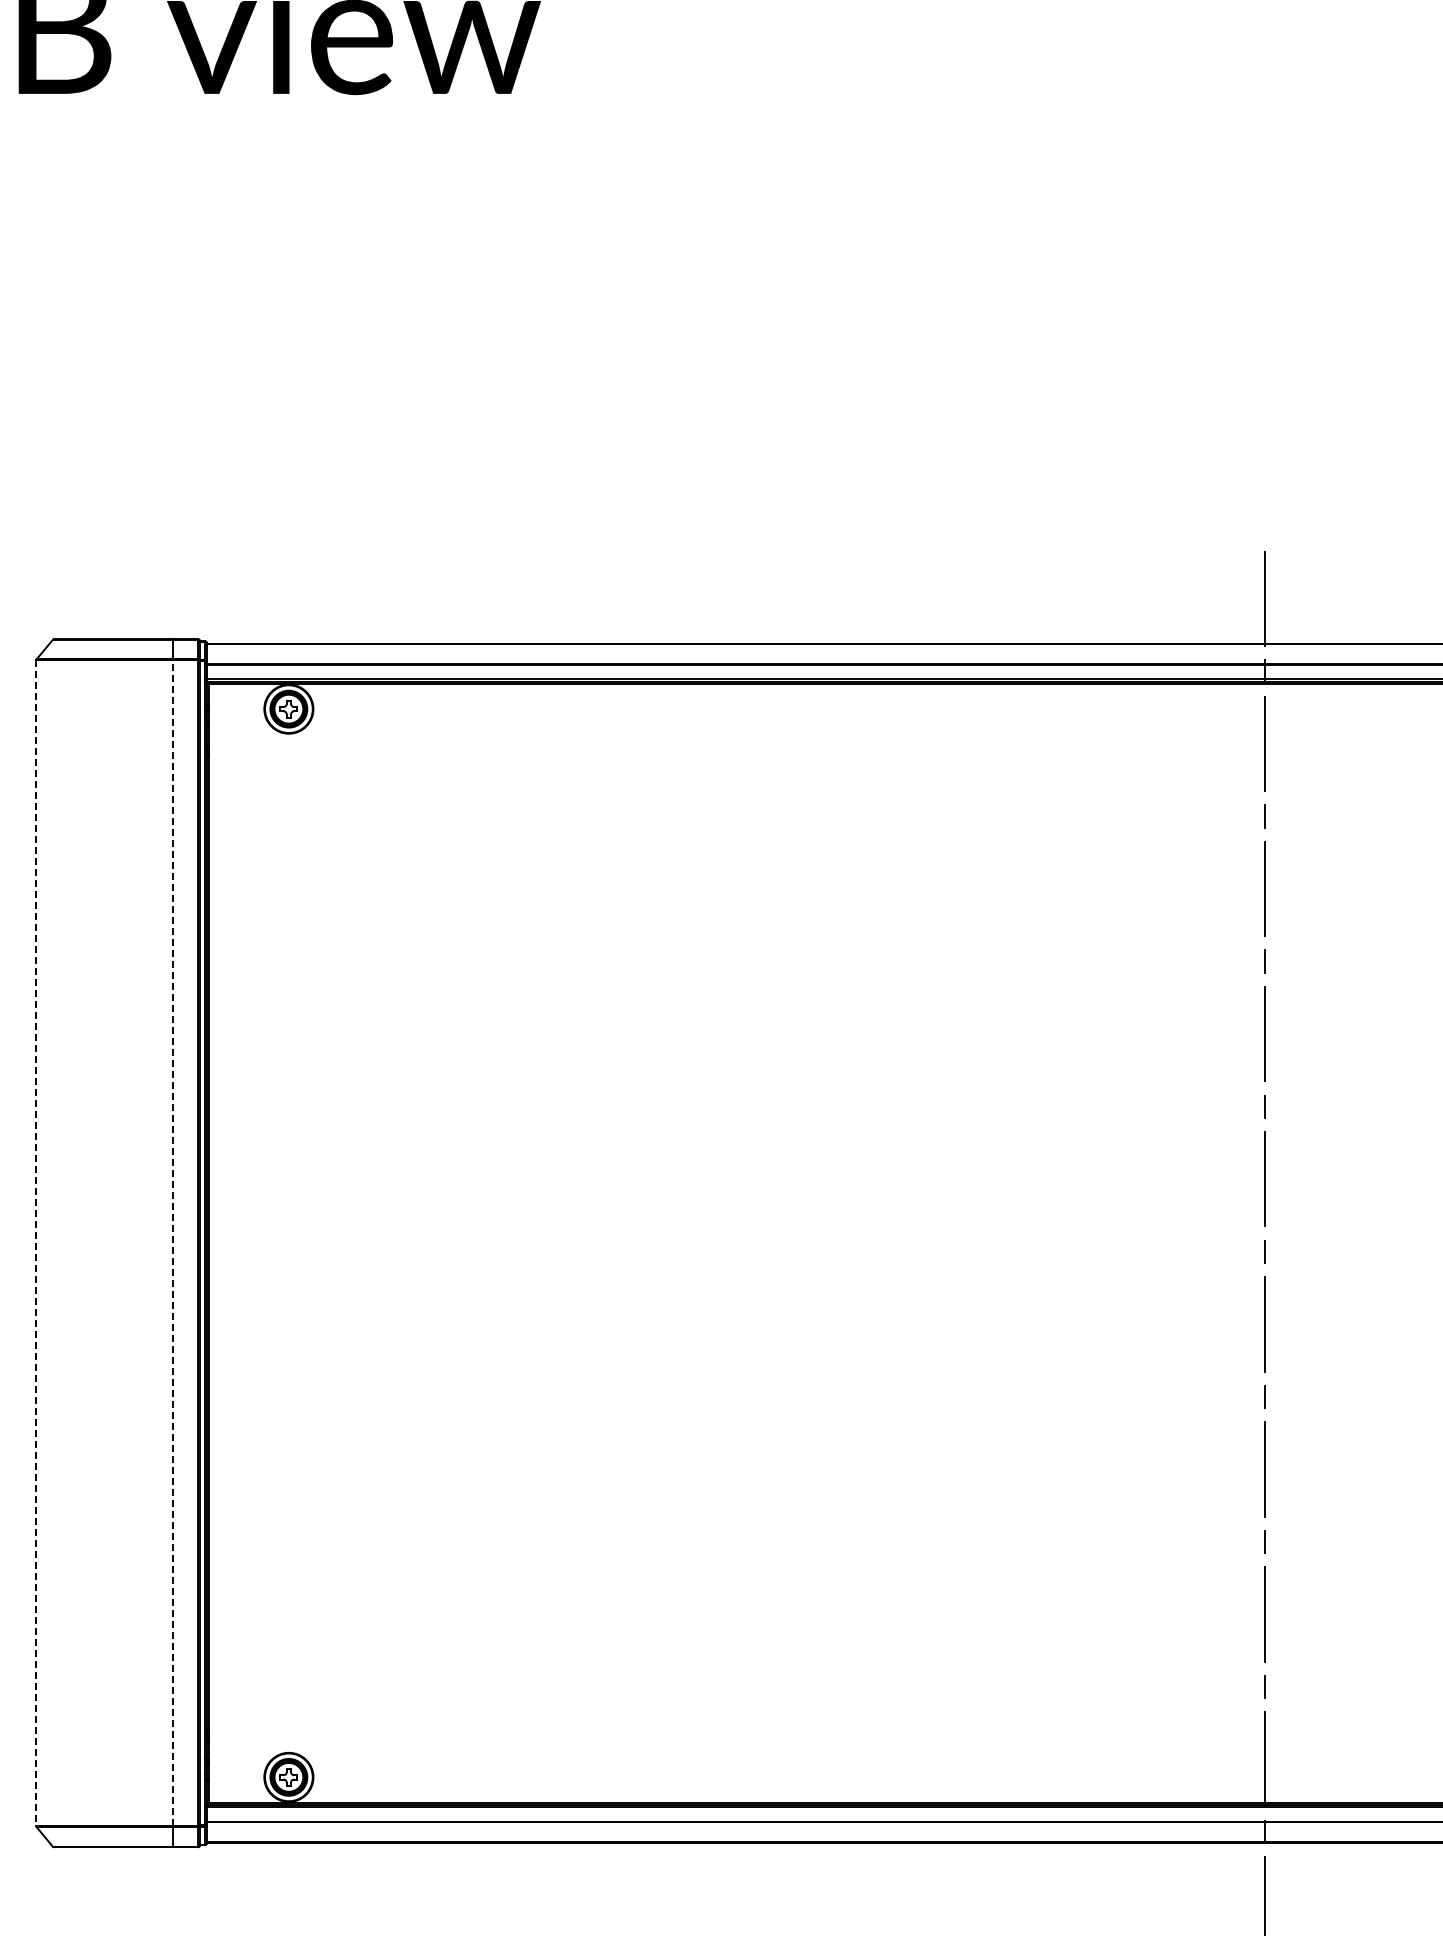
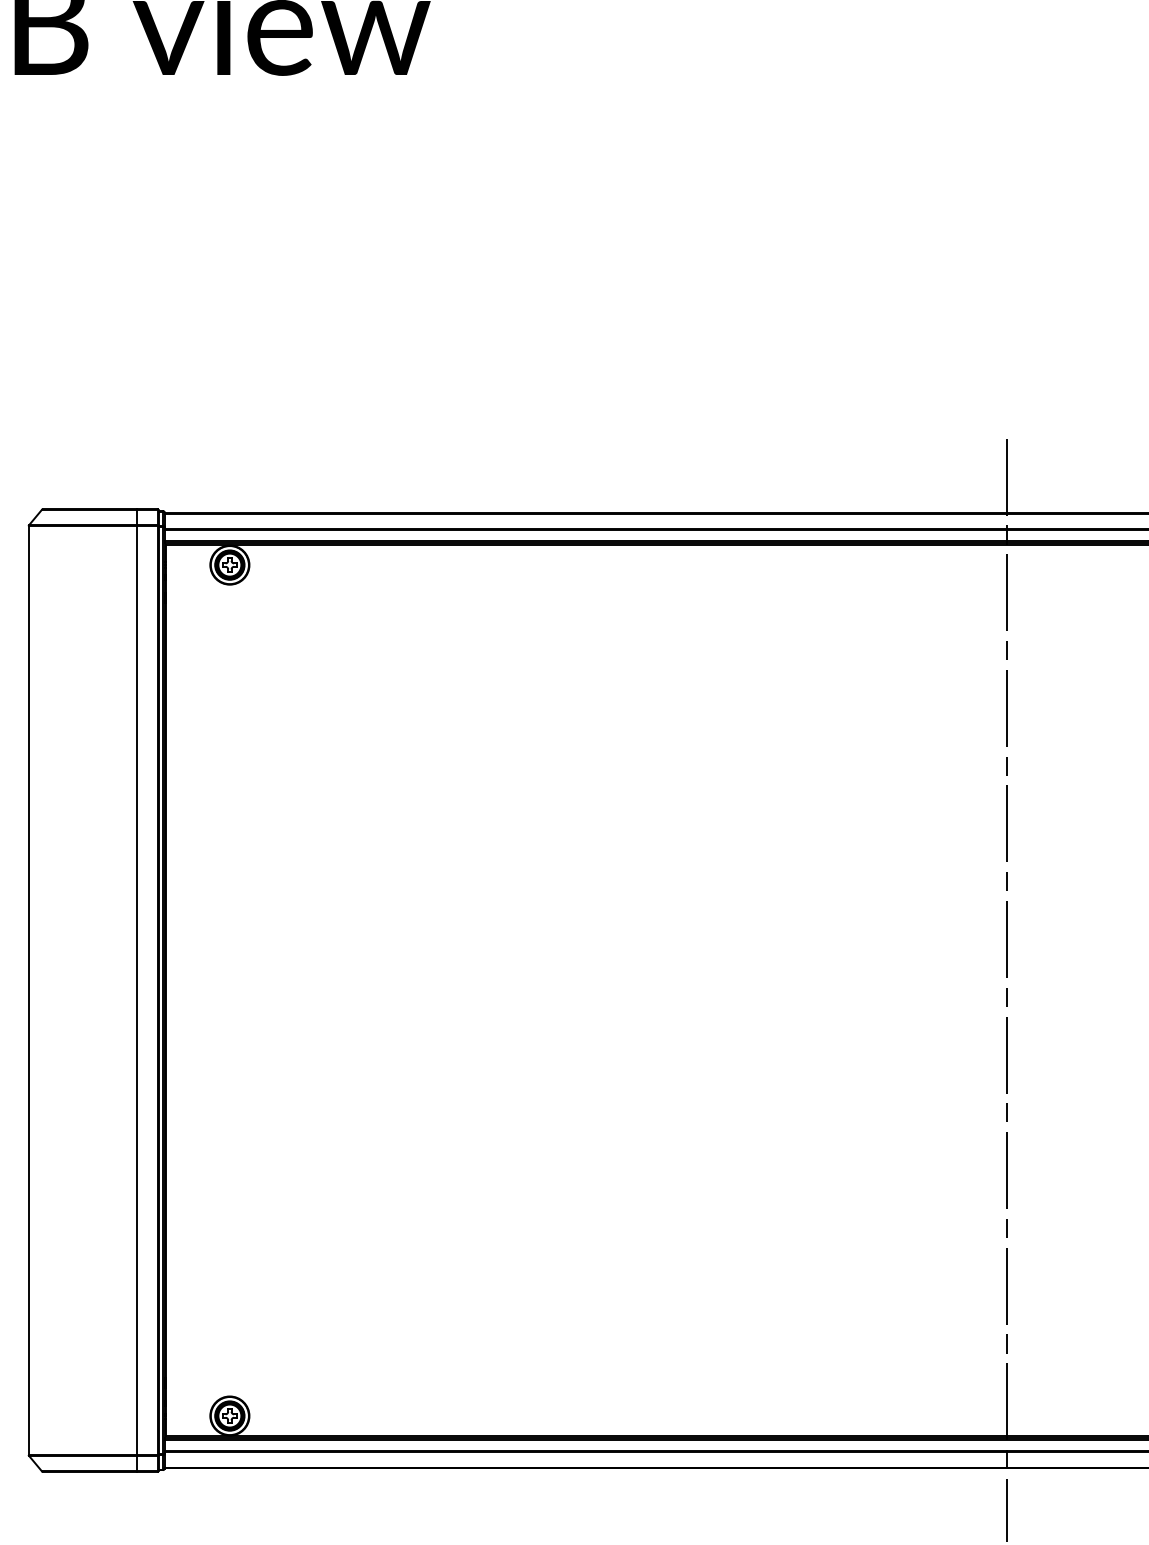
line: (36, 1243) -> (28, 990), dashed -> solid
line: (172, 1243) -> (137, 990), dashed -> solid

